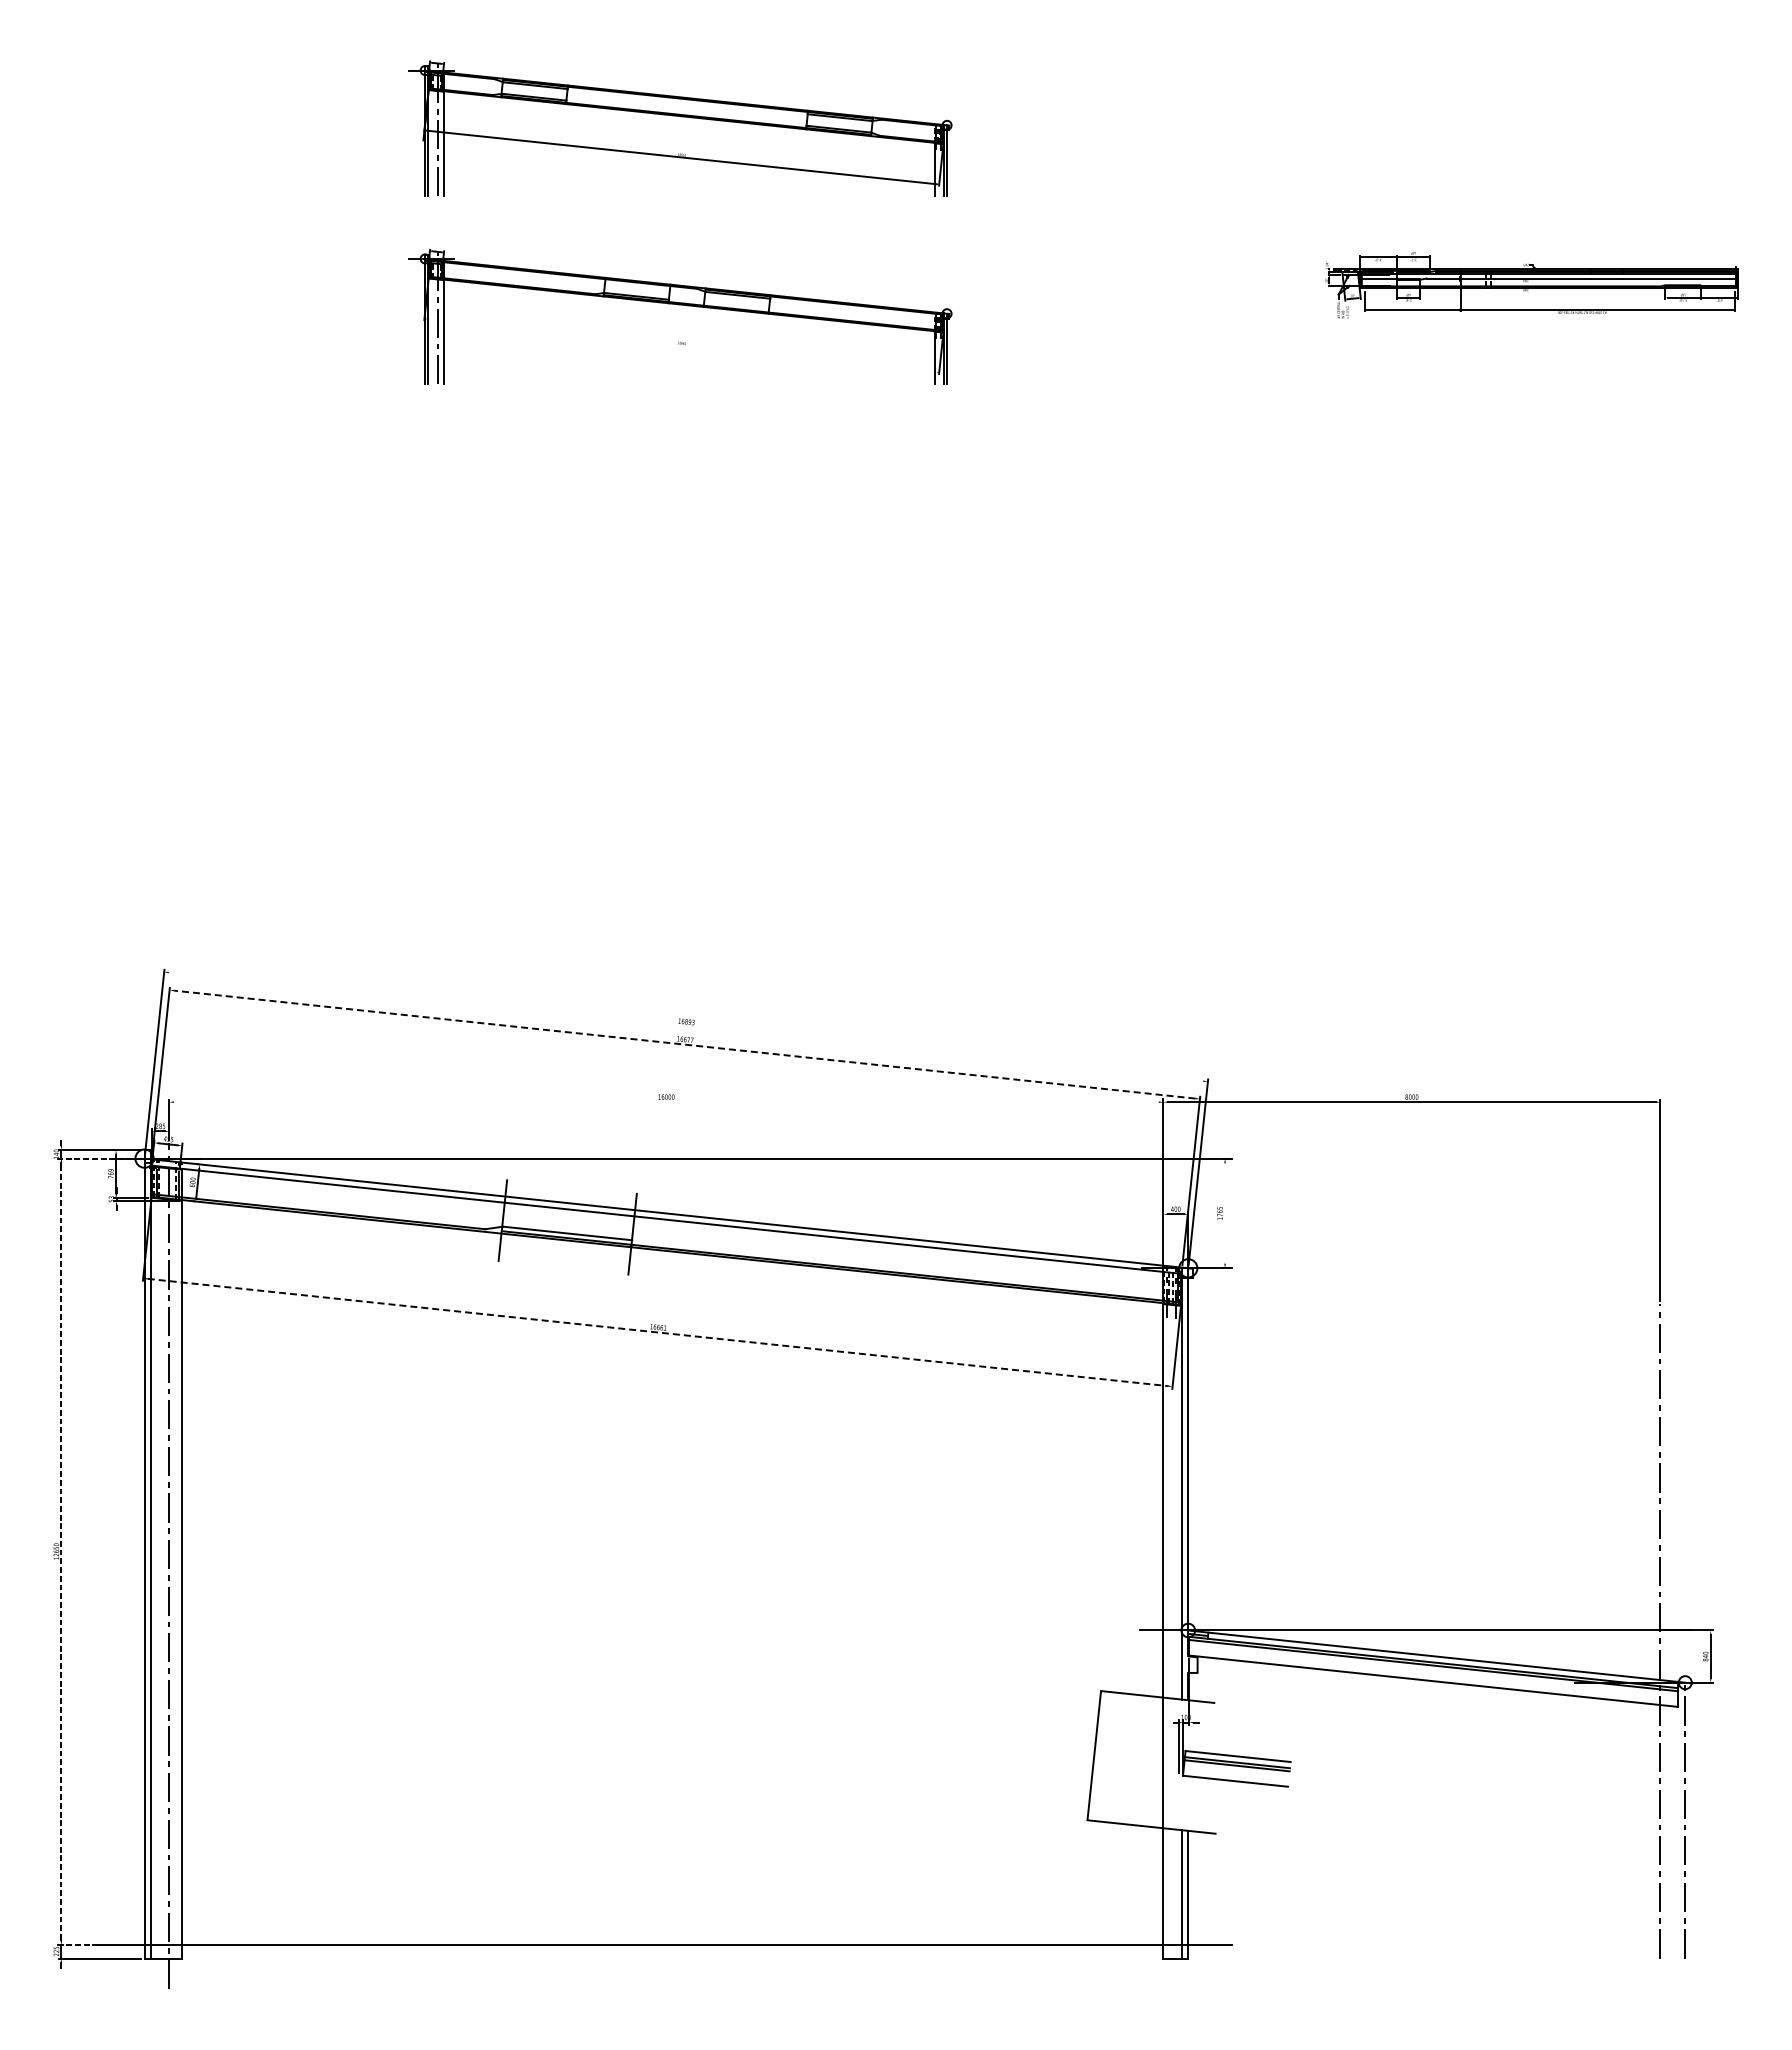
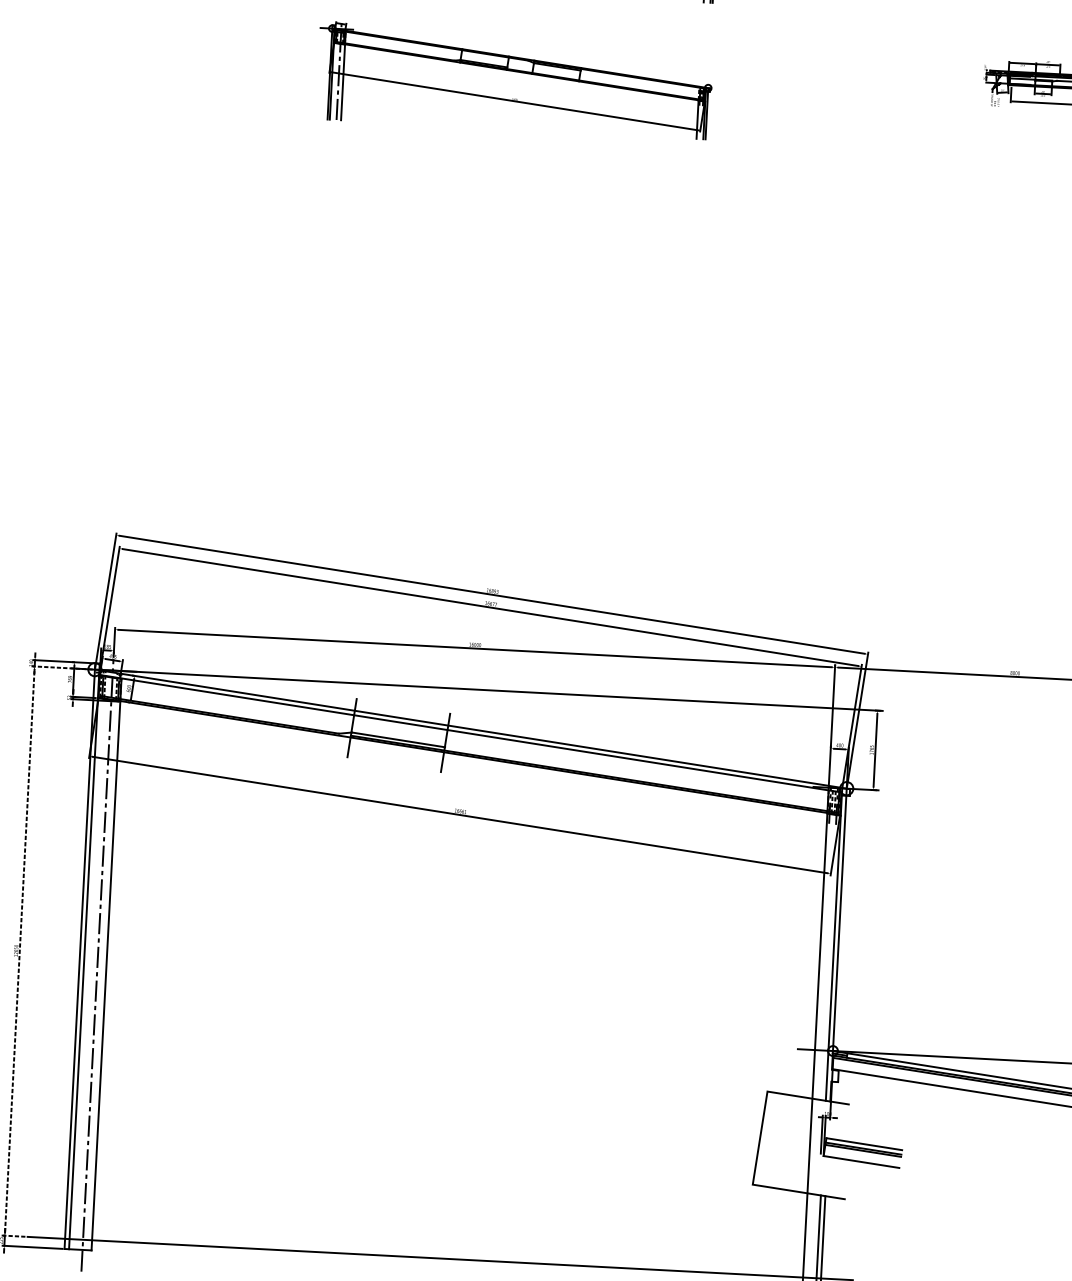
line: (681, 345) -> (514, 101), added
line: (685, 1026) -> (491, 594), added
line: (684, 1044) -> (490, 607), dashed -> solid
line: (666, 1102) -> (475, 648), added
line: (1225, 1213) -> (875, 750), added
line: (657, 1332) -> (459, 815), dashed -> solid

